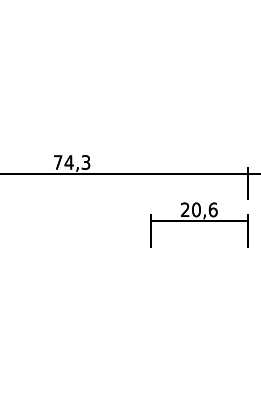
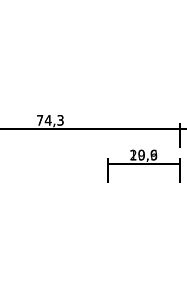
text: (199, 209) -> (143, 154), 20,6 -> 19,9

